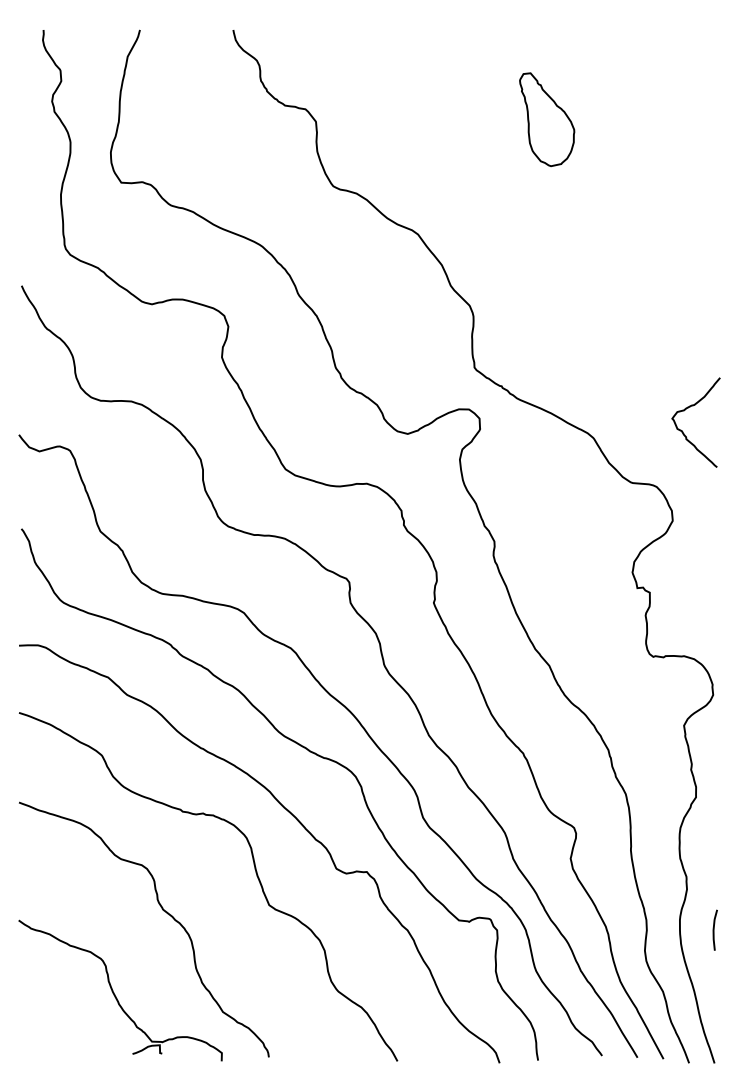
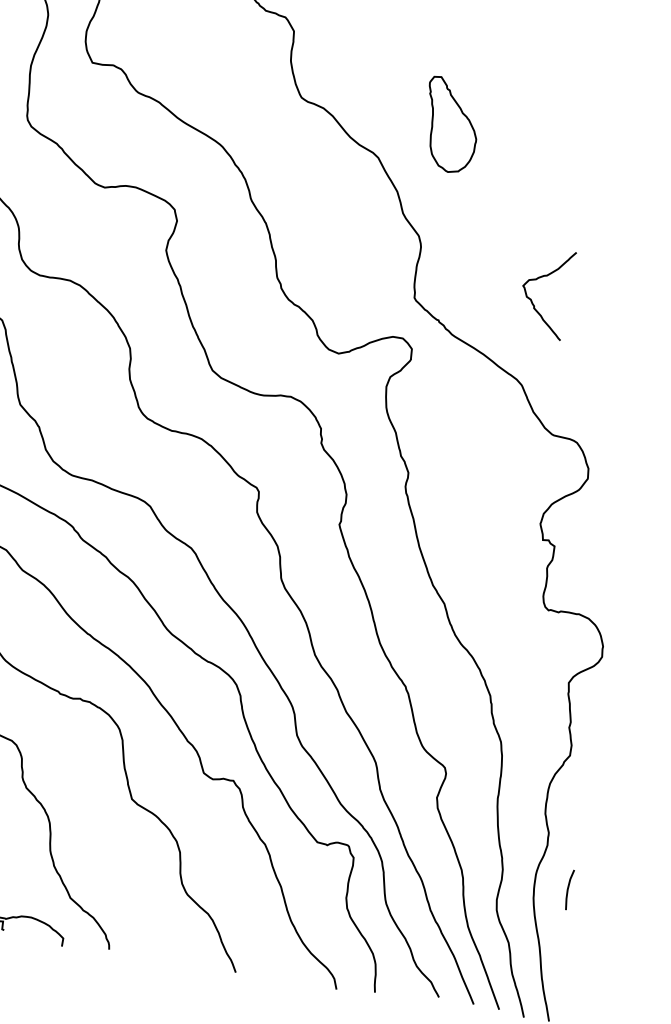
part: (547, 119) -> (451, 125), moved
curve: (683, 431) -> (532, 300), moved

